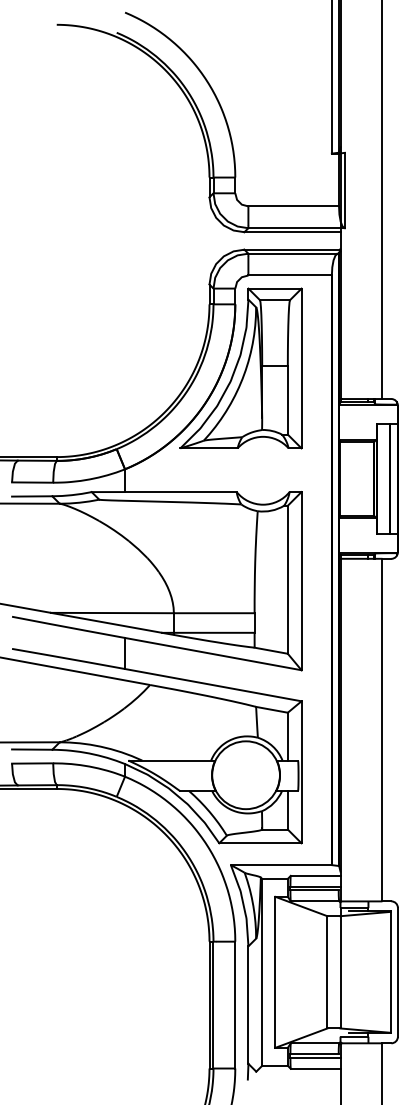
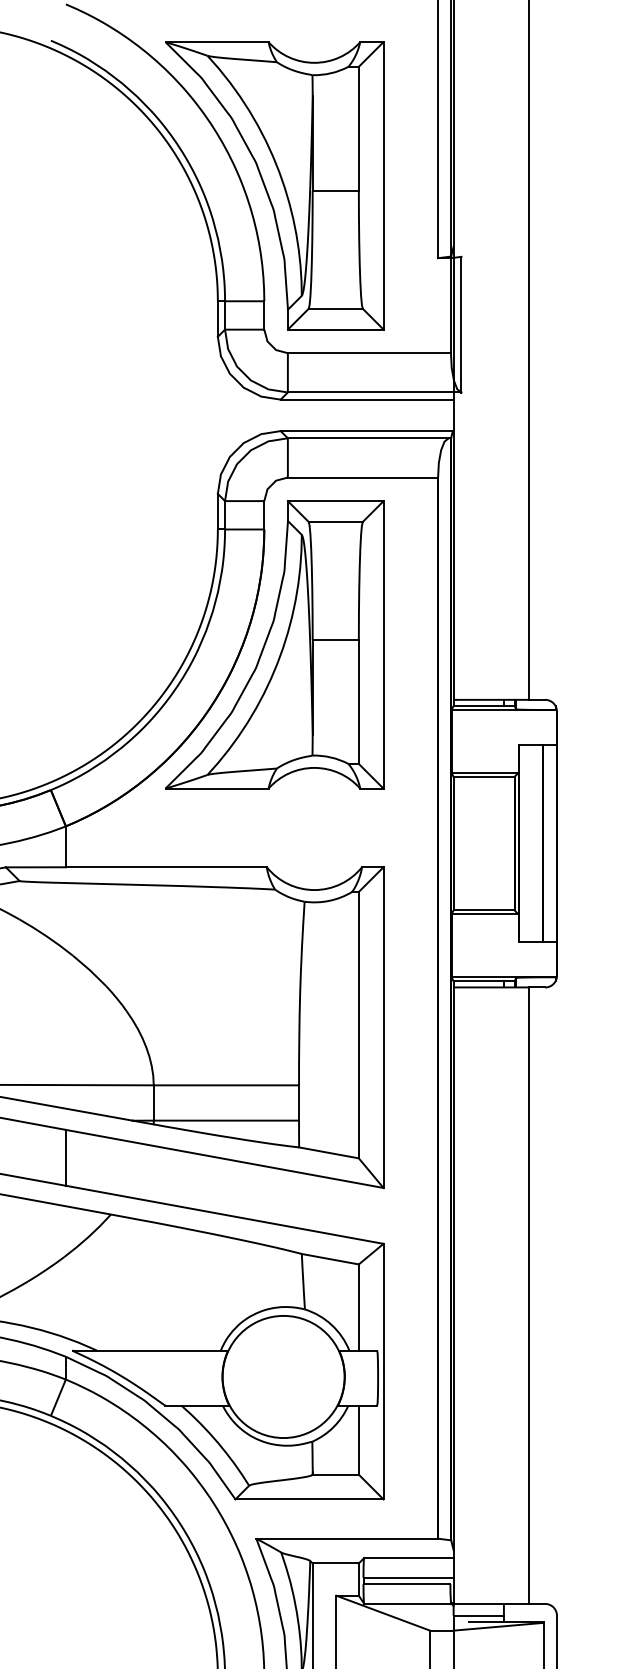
part: (240, 113) -> (273, 185), added

